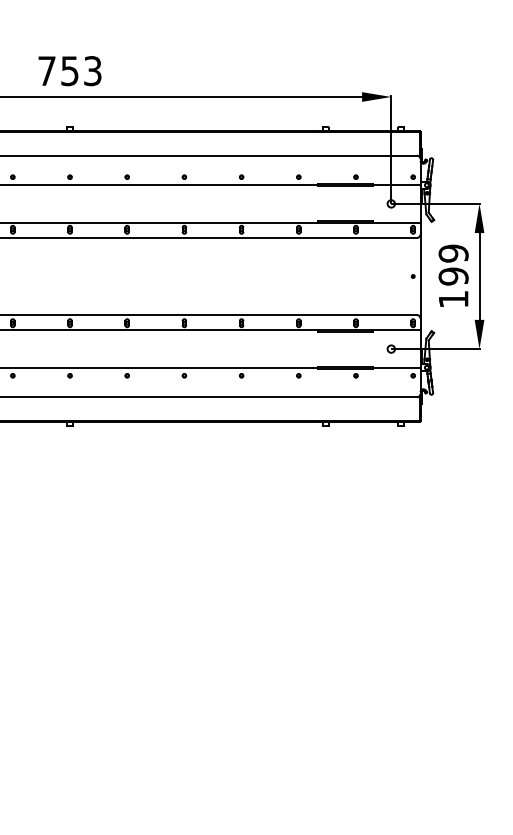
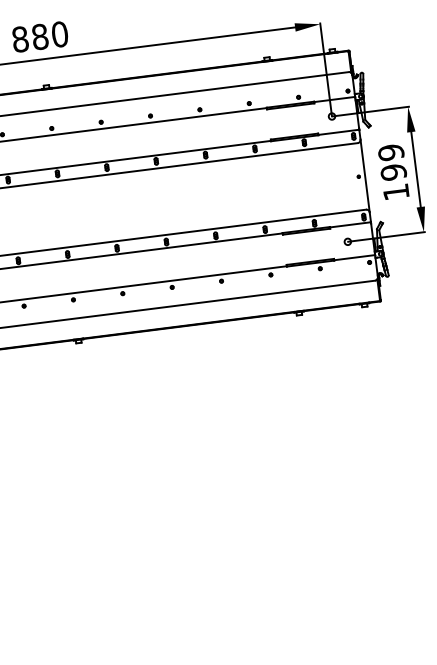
text: (69, 71) -> (39, 37), 753 -> 880

